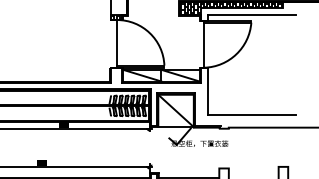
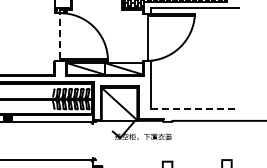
line: (116, 42) -> (60, 35), solid -> dashed
line: (252, 115) -> (196, 108), solid -> dashed

